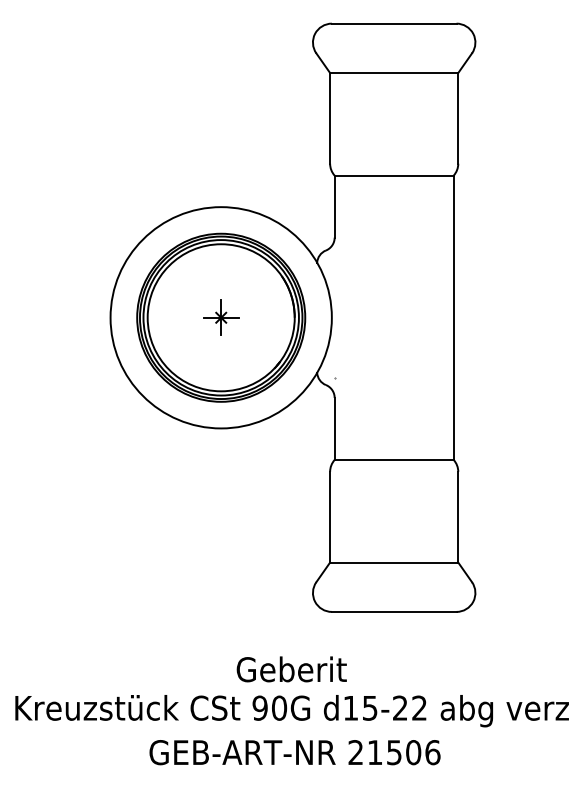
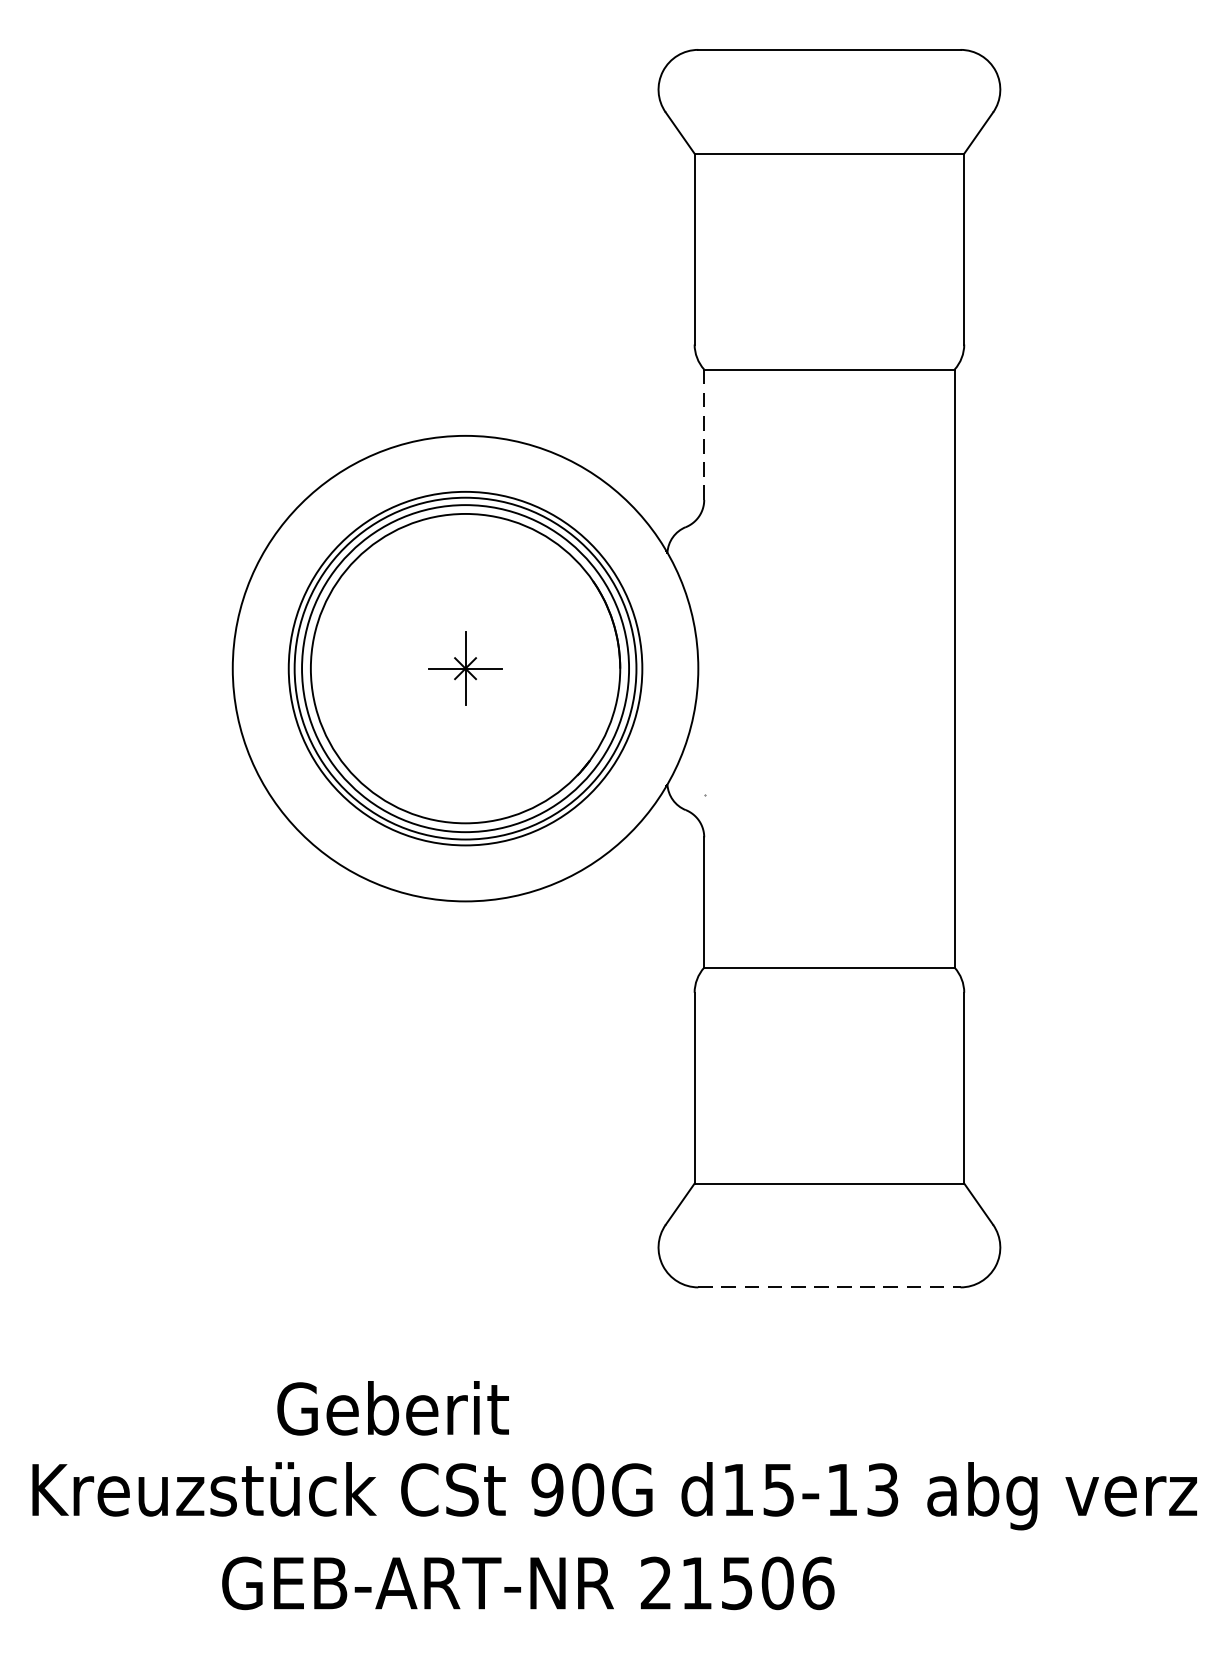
line: (334, 206) -> (703, 434), solid -> dashed
line: (394, 611) -> (830, 1286), solid -> dashed
text: (291, 669) -> (392, 1408), moved
text: (409, 707) -> (861, 1488), d15-22 -> d15-13
text: (294, 752) -> (527, 1583), moved

